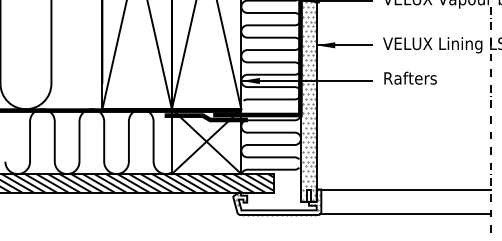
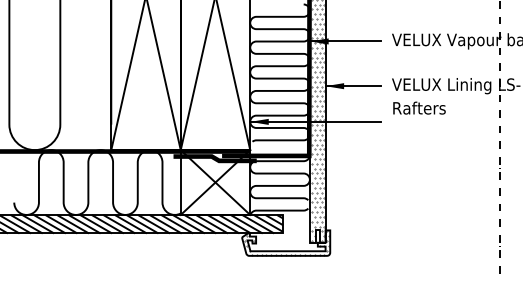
text: (410, 77) -> (419, 107), moved
line: (405, 189) -> (414, 230), removed
line: (405, 214) -> (414, 255), removed

